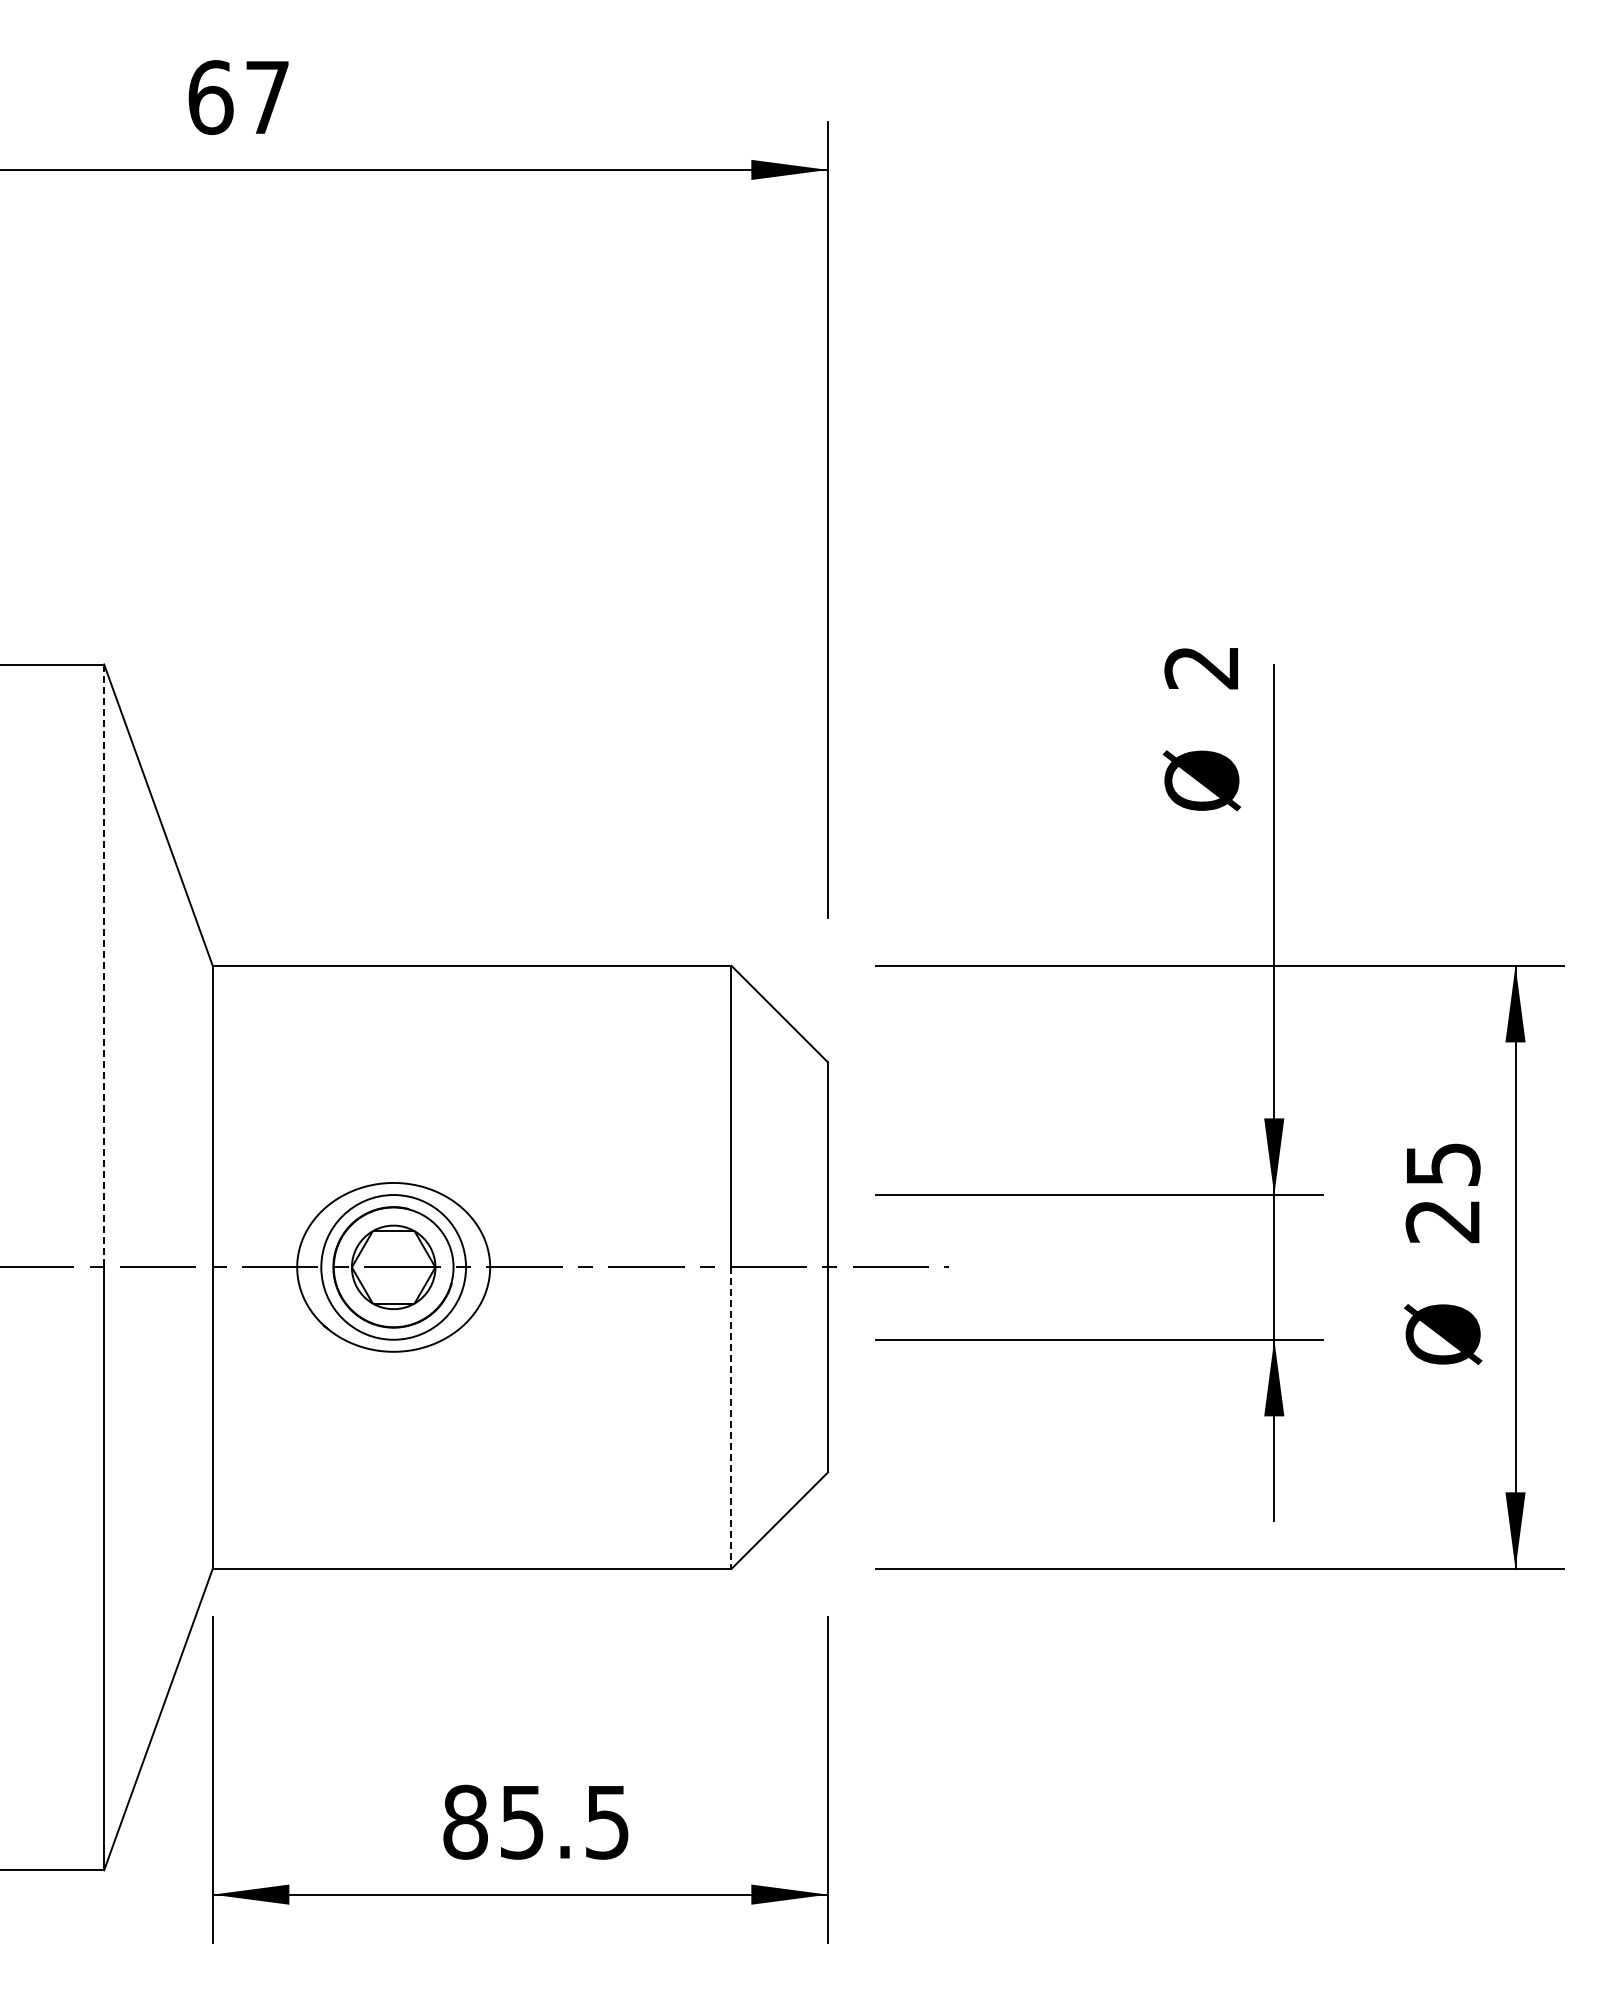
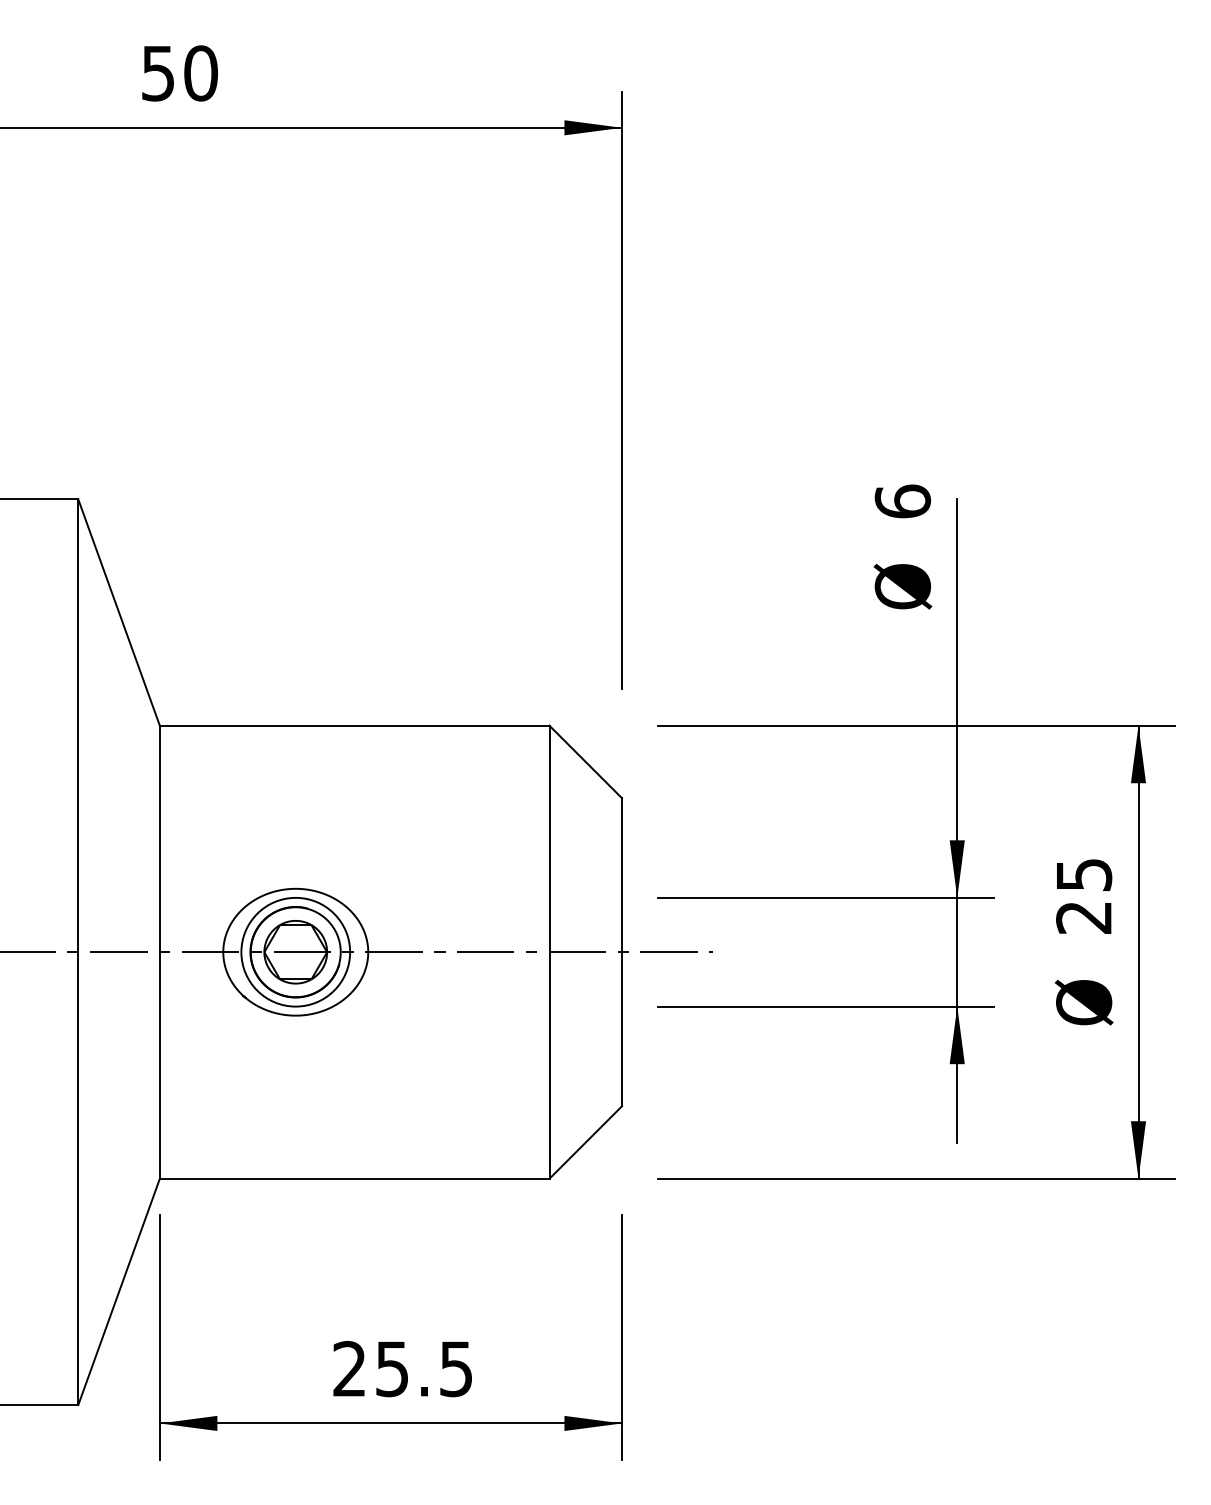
text: (239, 97) -> (179, 73), 67 -> 50
text: (1201, 666) -> (902, 500), 2 -> 6
line: (104, 966) -> (78, 726), dashed -> solid
line: (731, 1418) -> (549, 1065), dashed -> solid
text: (465, 1821) -> (349, 1368), 85.5 -> 25.5

